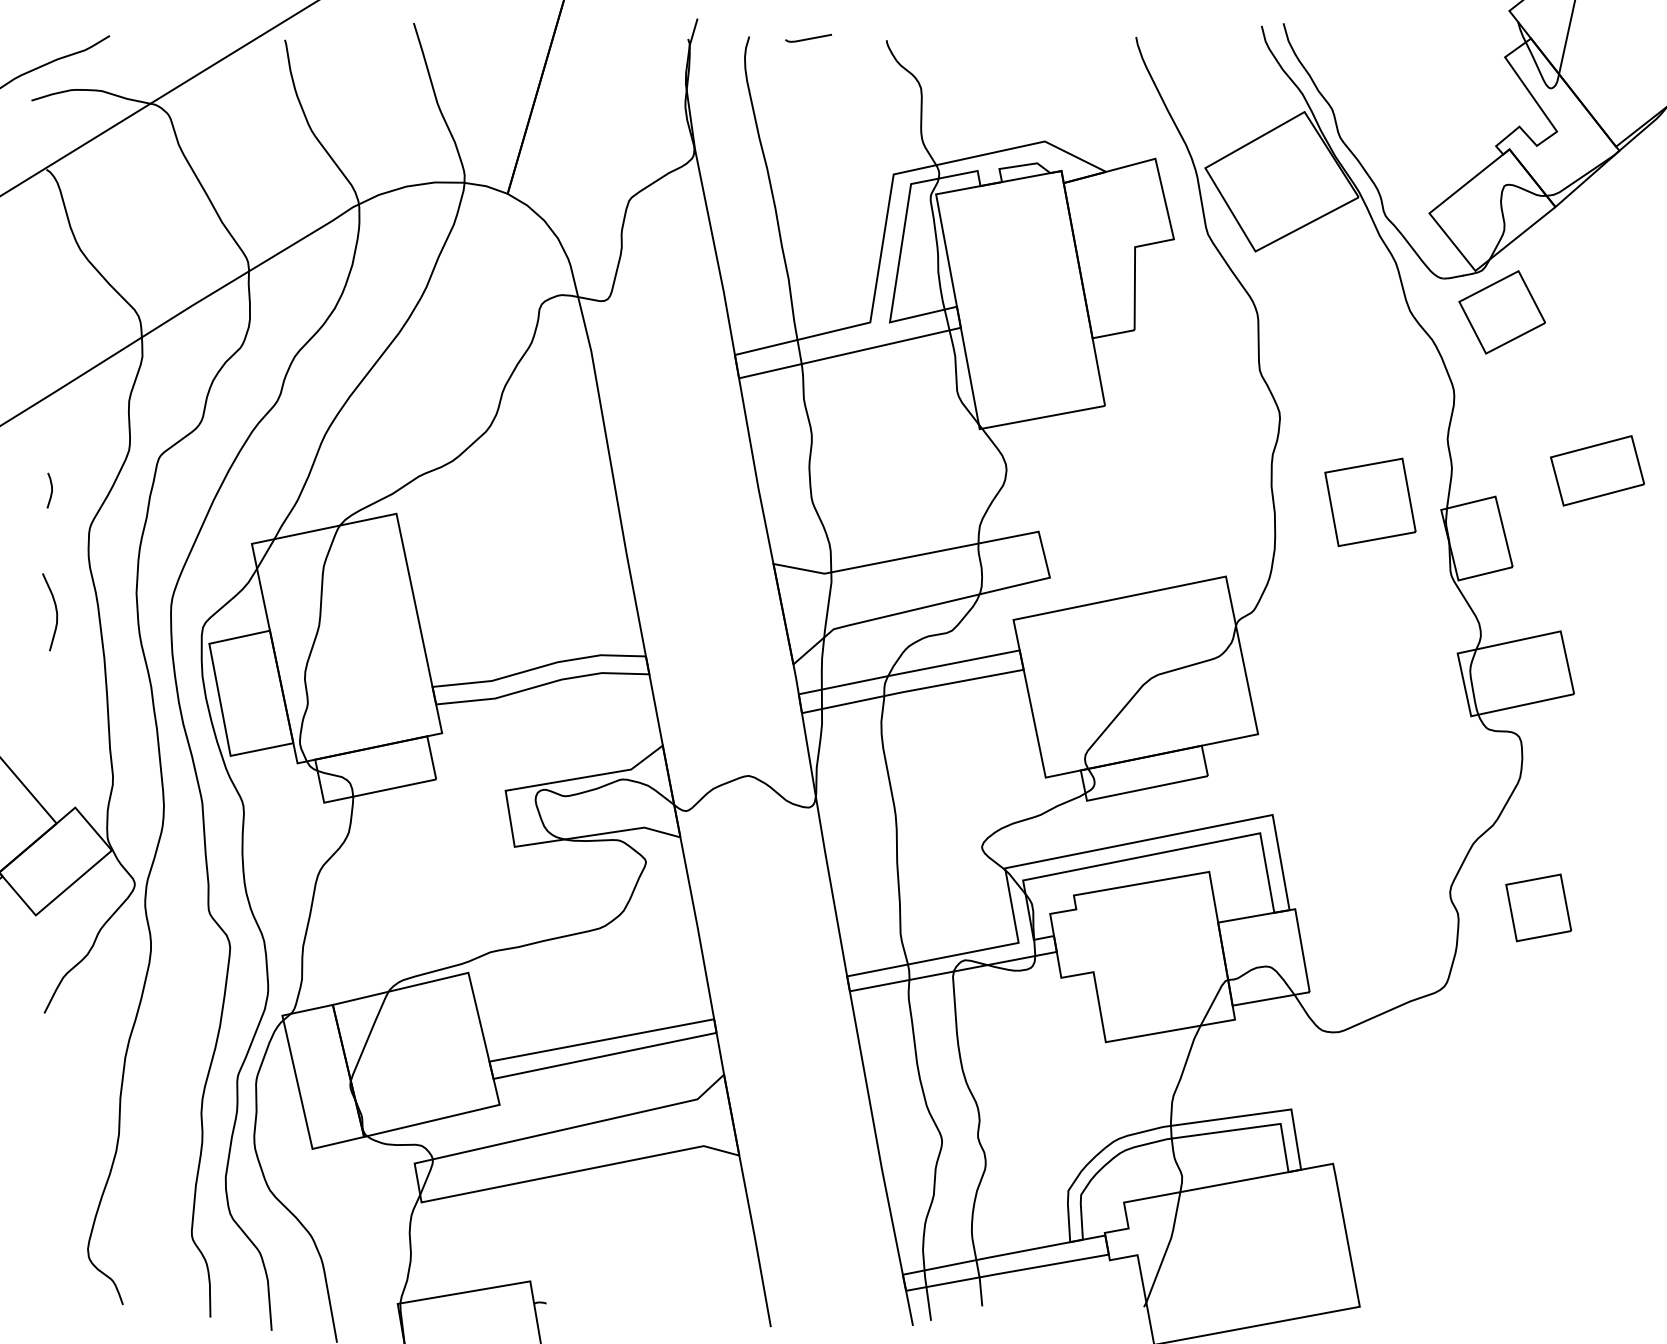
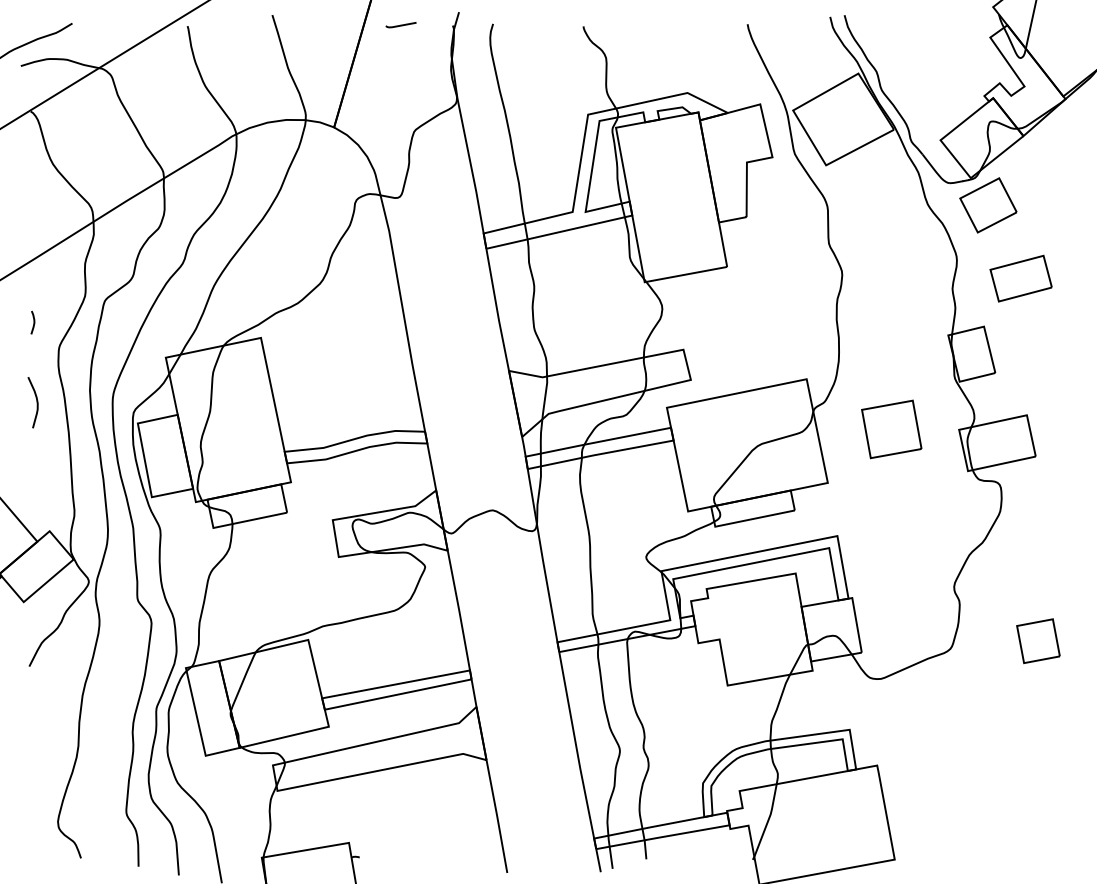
line: (807, 38) -> (400, 25), moved
part: (1596, 470) -> (1020, 278), moved
part: (1370, 502) -> (891, 429), moved
part: (1538, 908) -> (1038, 641), moved

